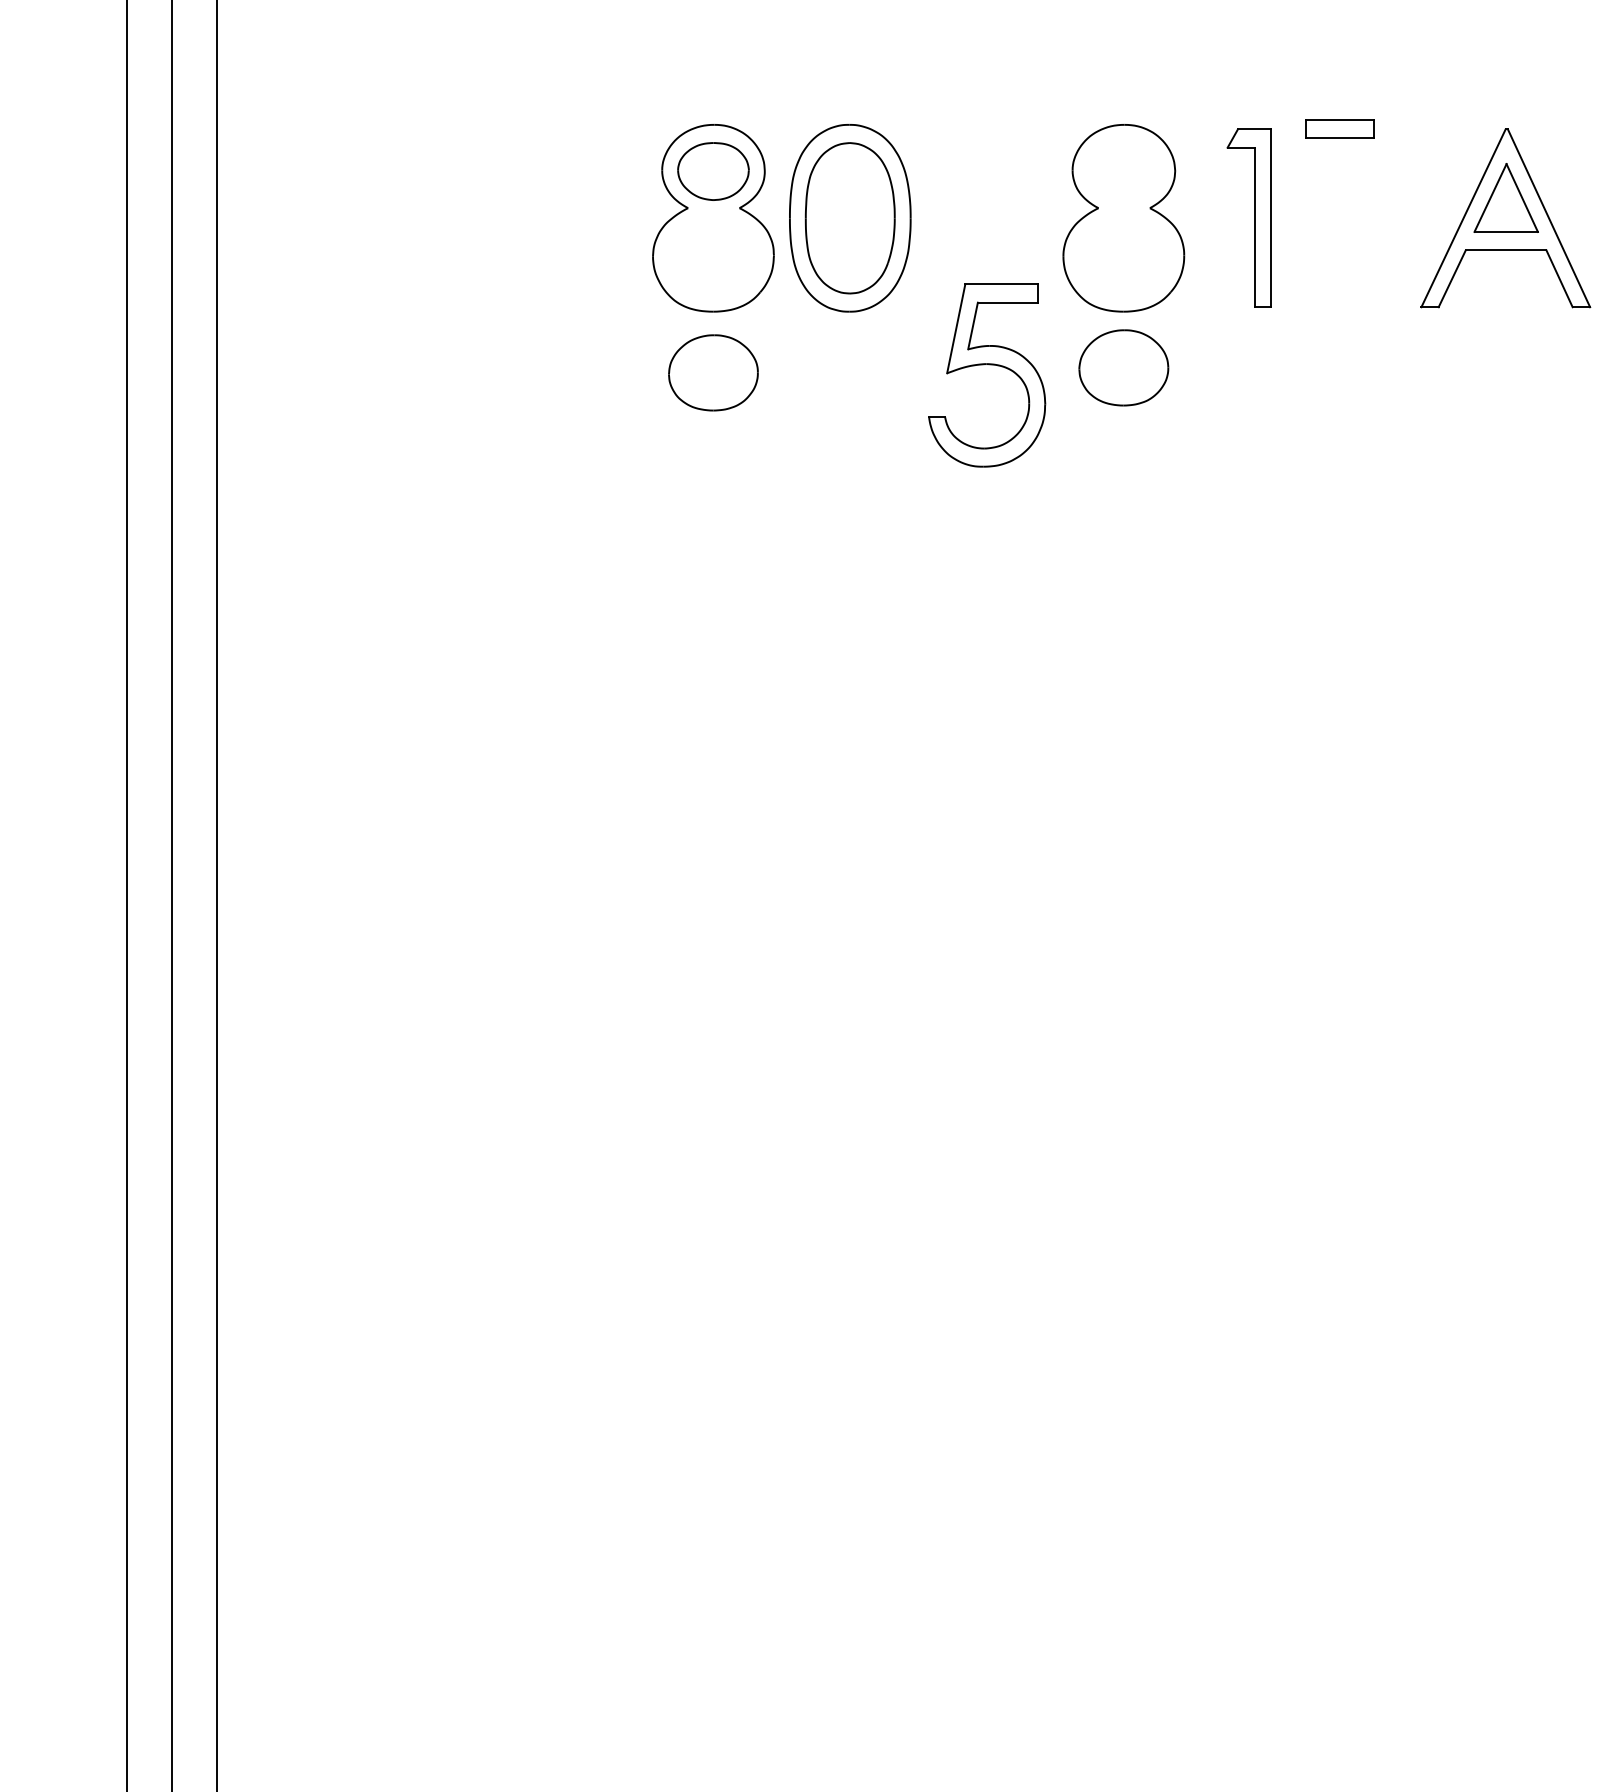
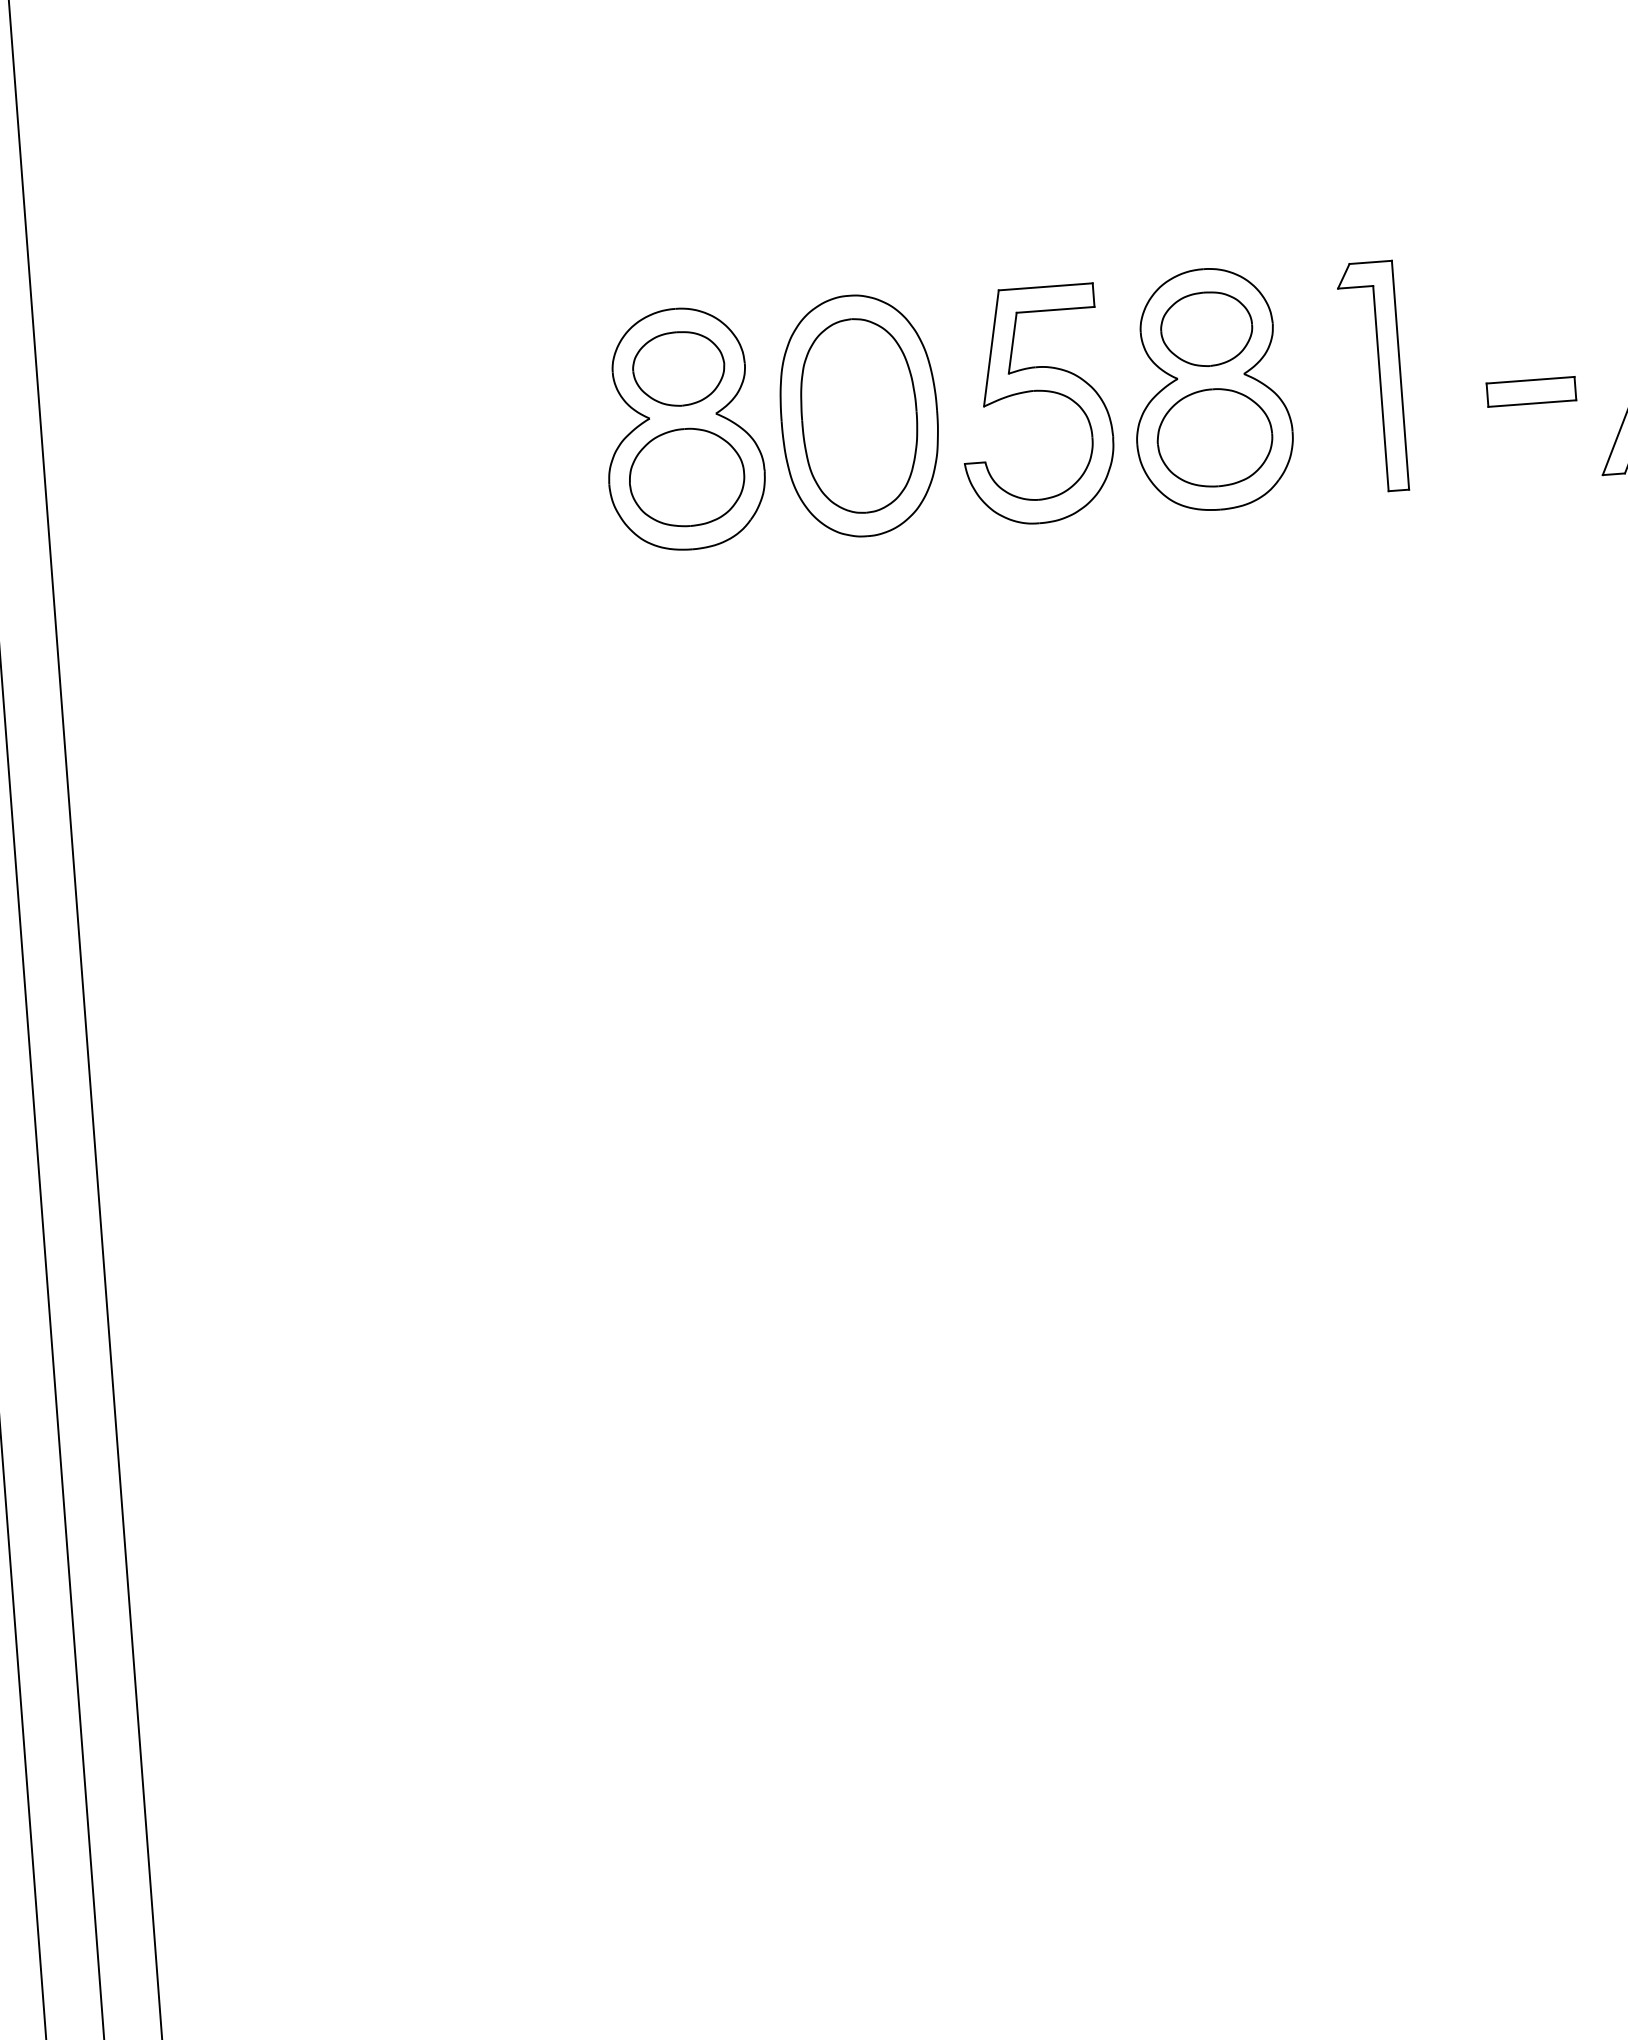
part: (1339, 128) -> (1530, 391), moved
part: (1123, 171) -> (1206, 329), added
part: (989, 365) -> (1037, 392), moved
part: (1123, 367) -> (1214, 437), moved
part: (713, 372) -> (686, 477), moved

